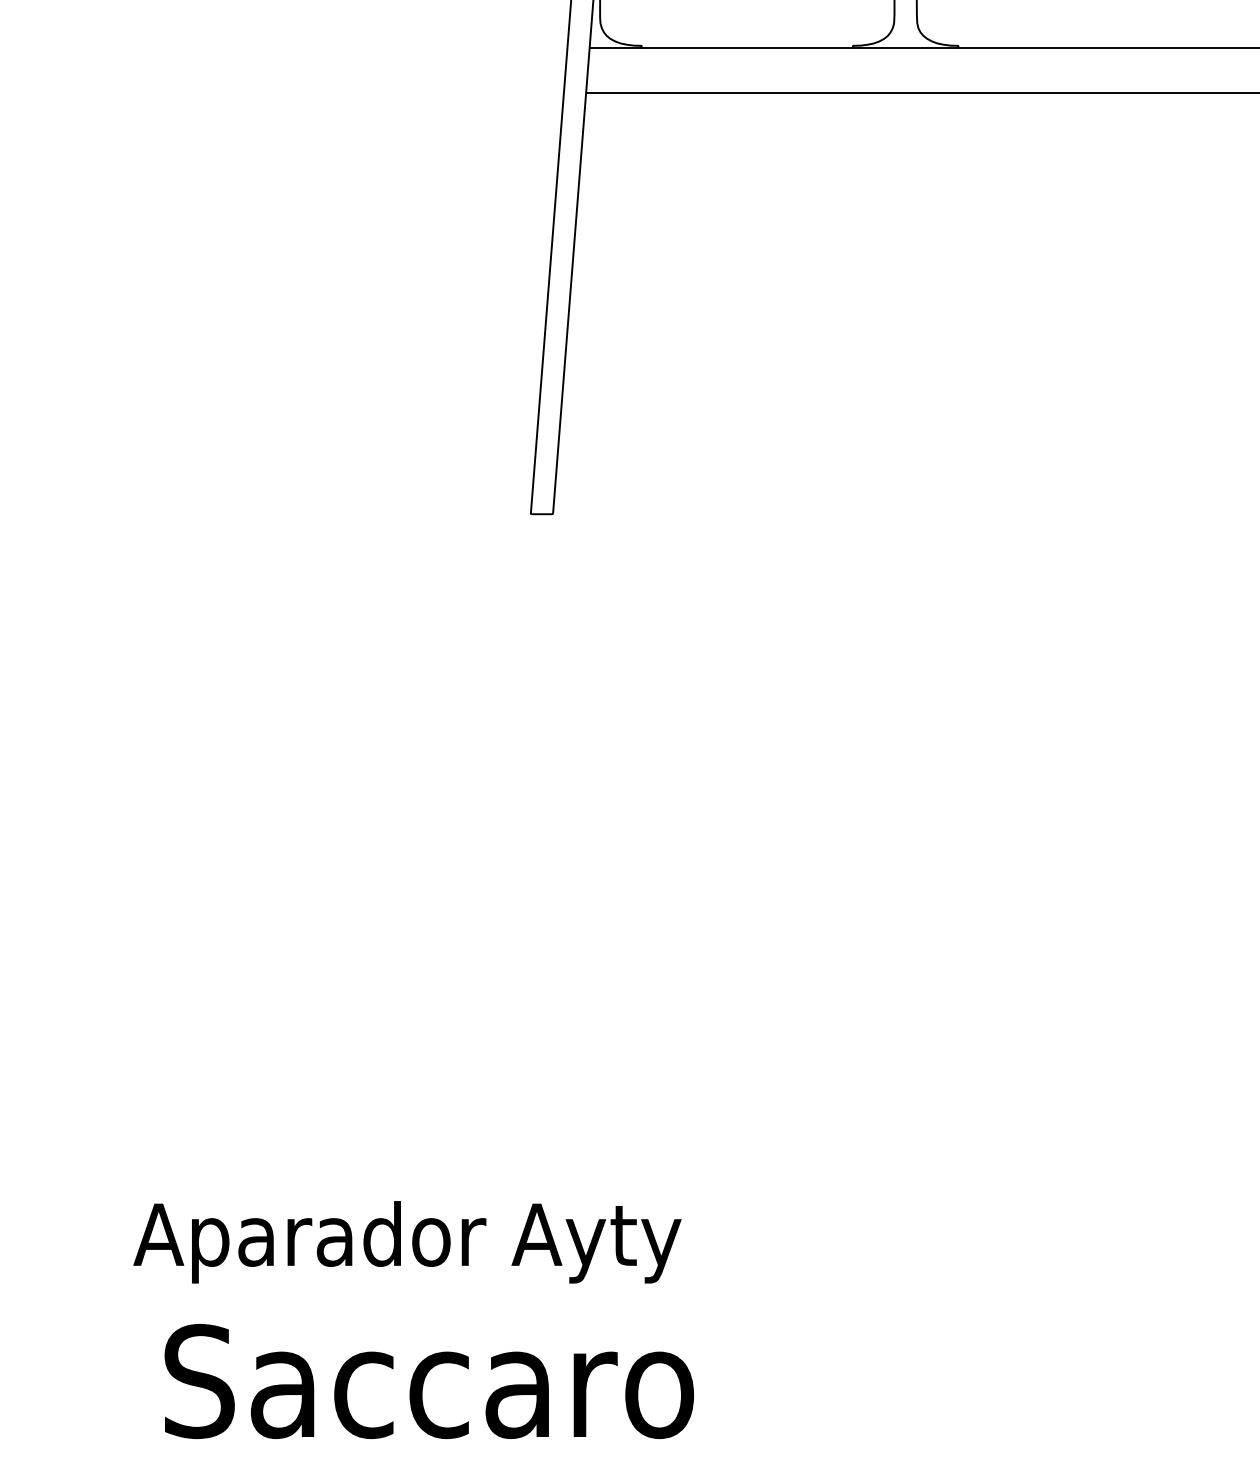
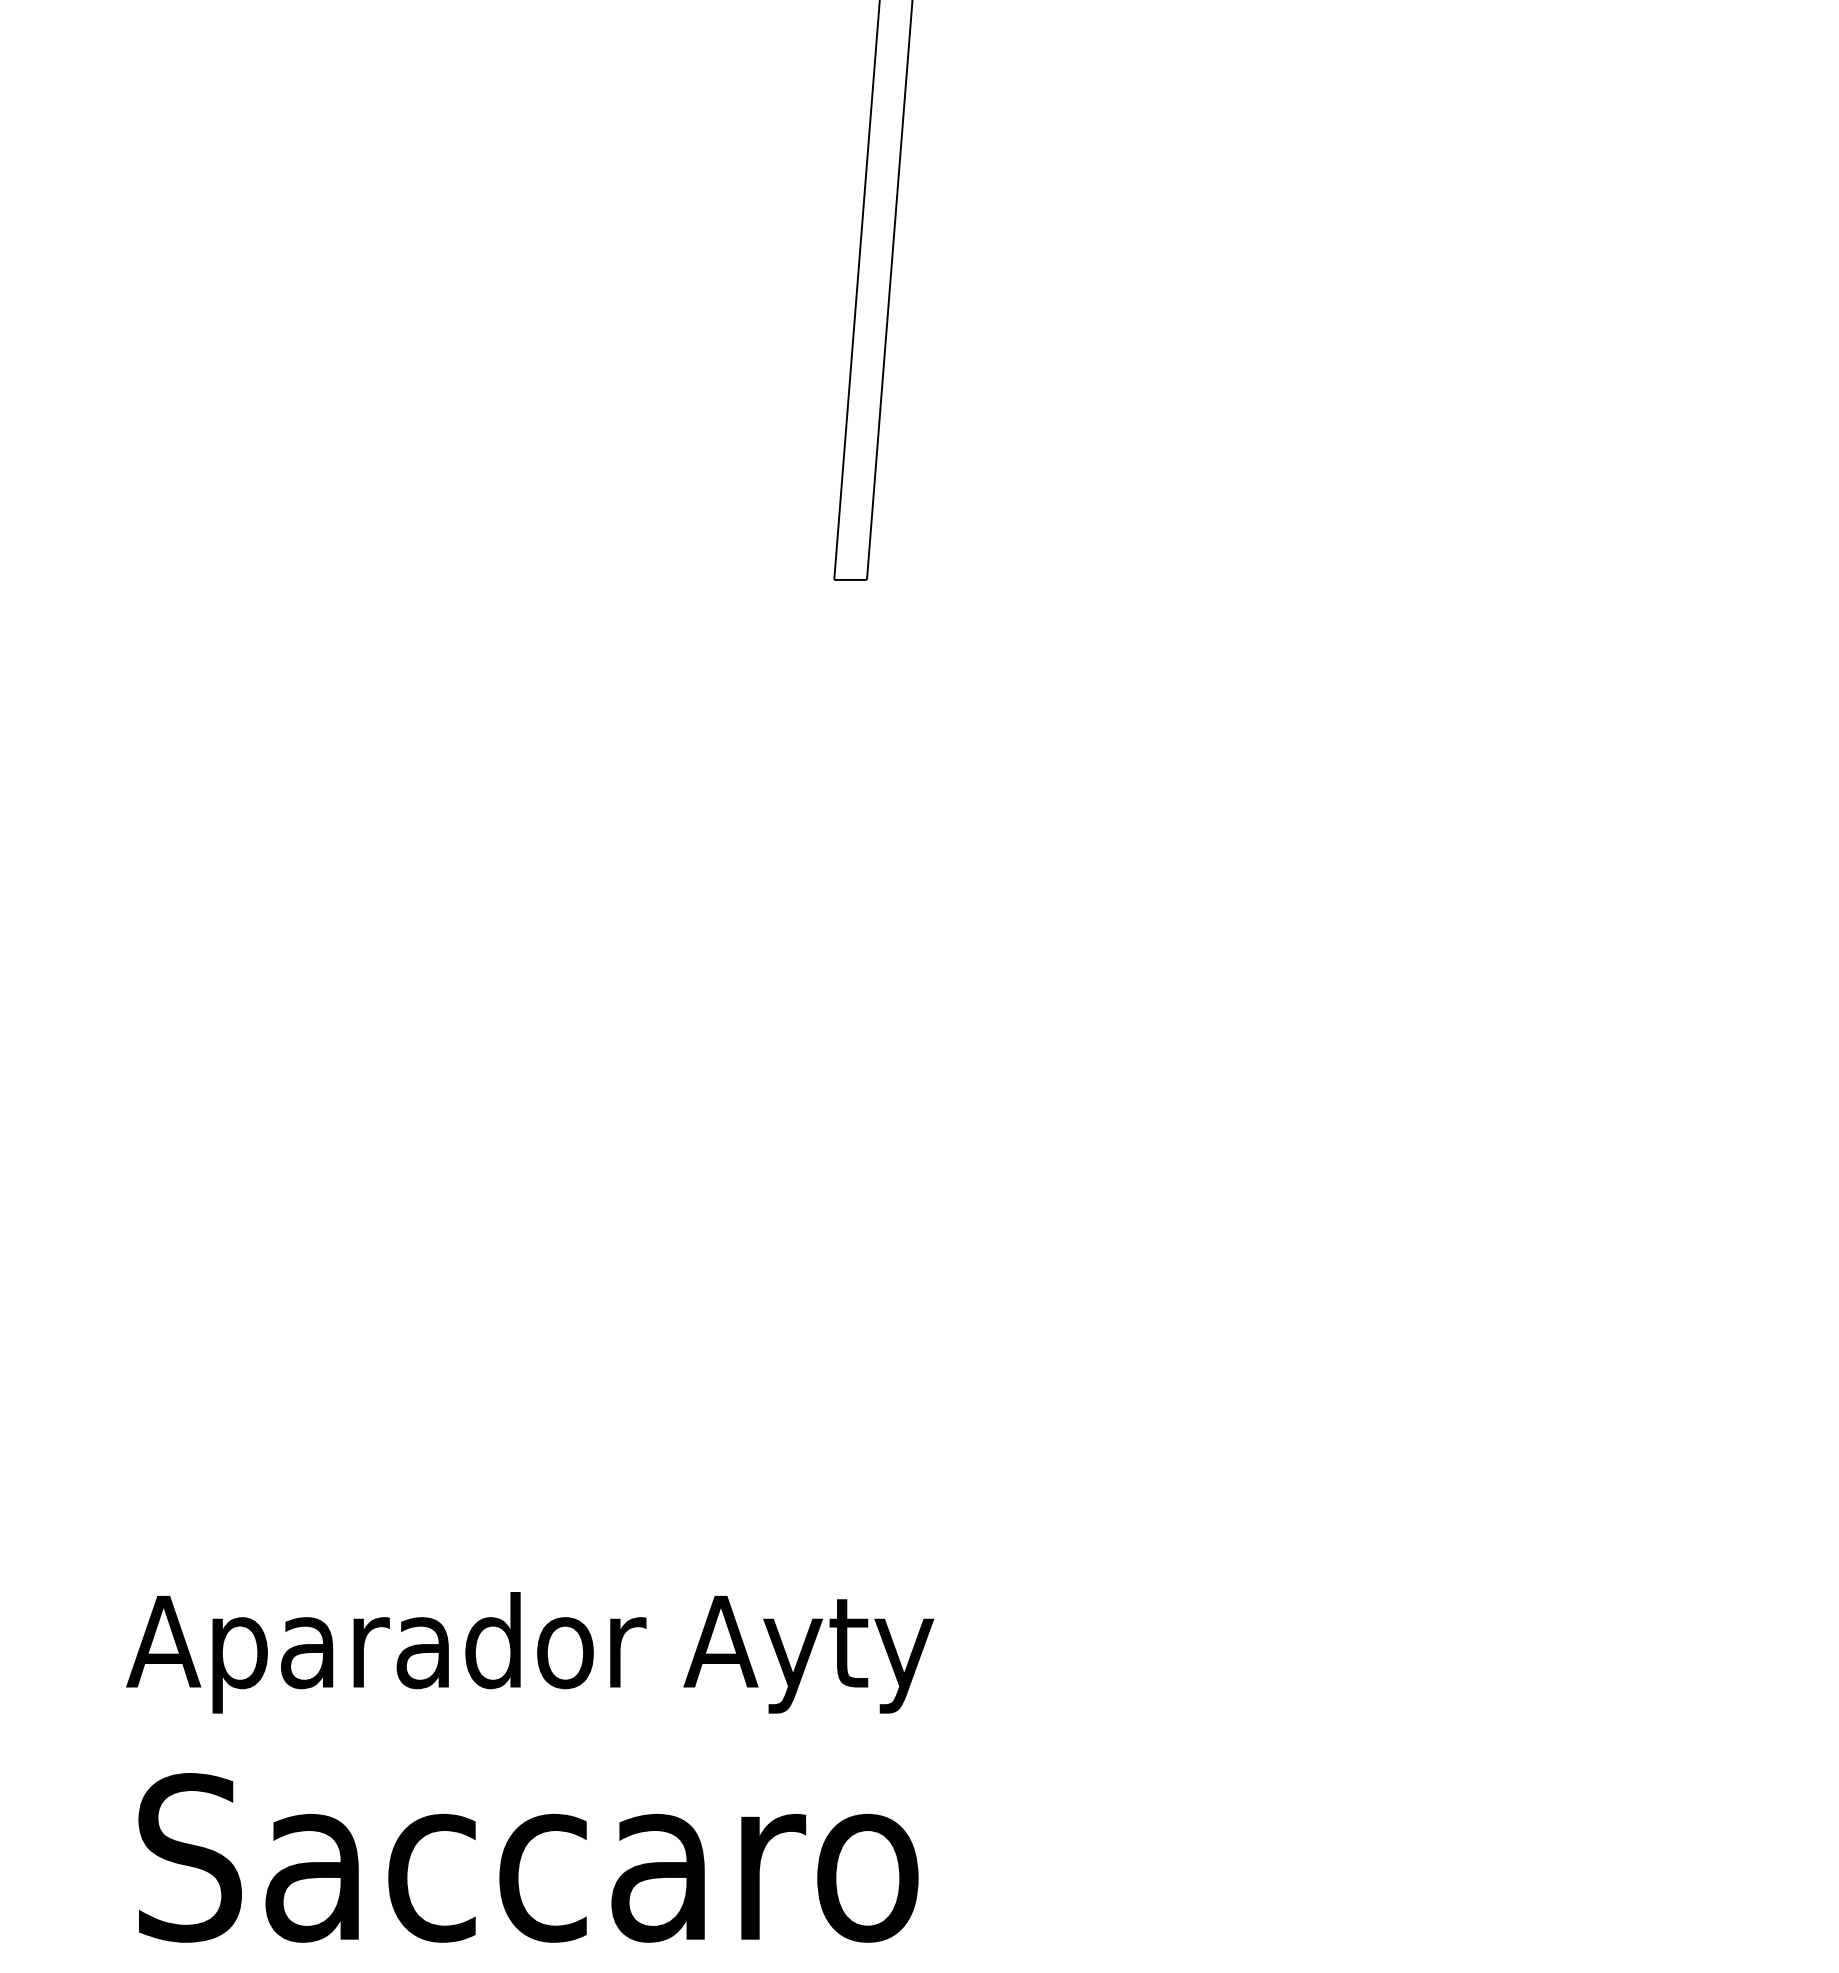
text: (407, 1242) -> (530, 1653), moved
text: (428, 1381) -> (527, 1857), moved

